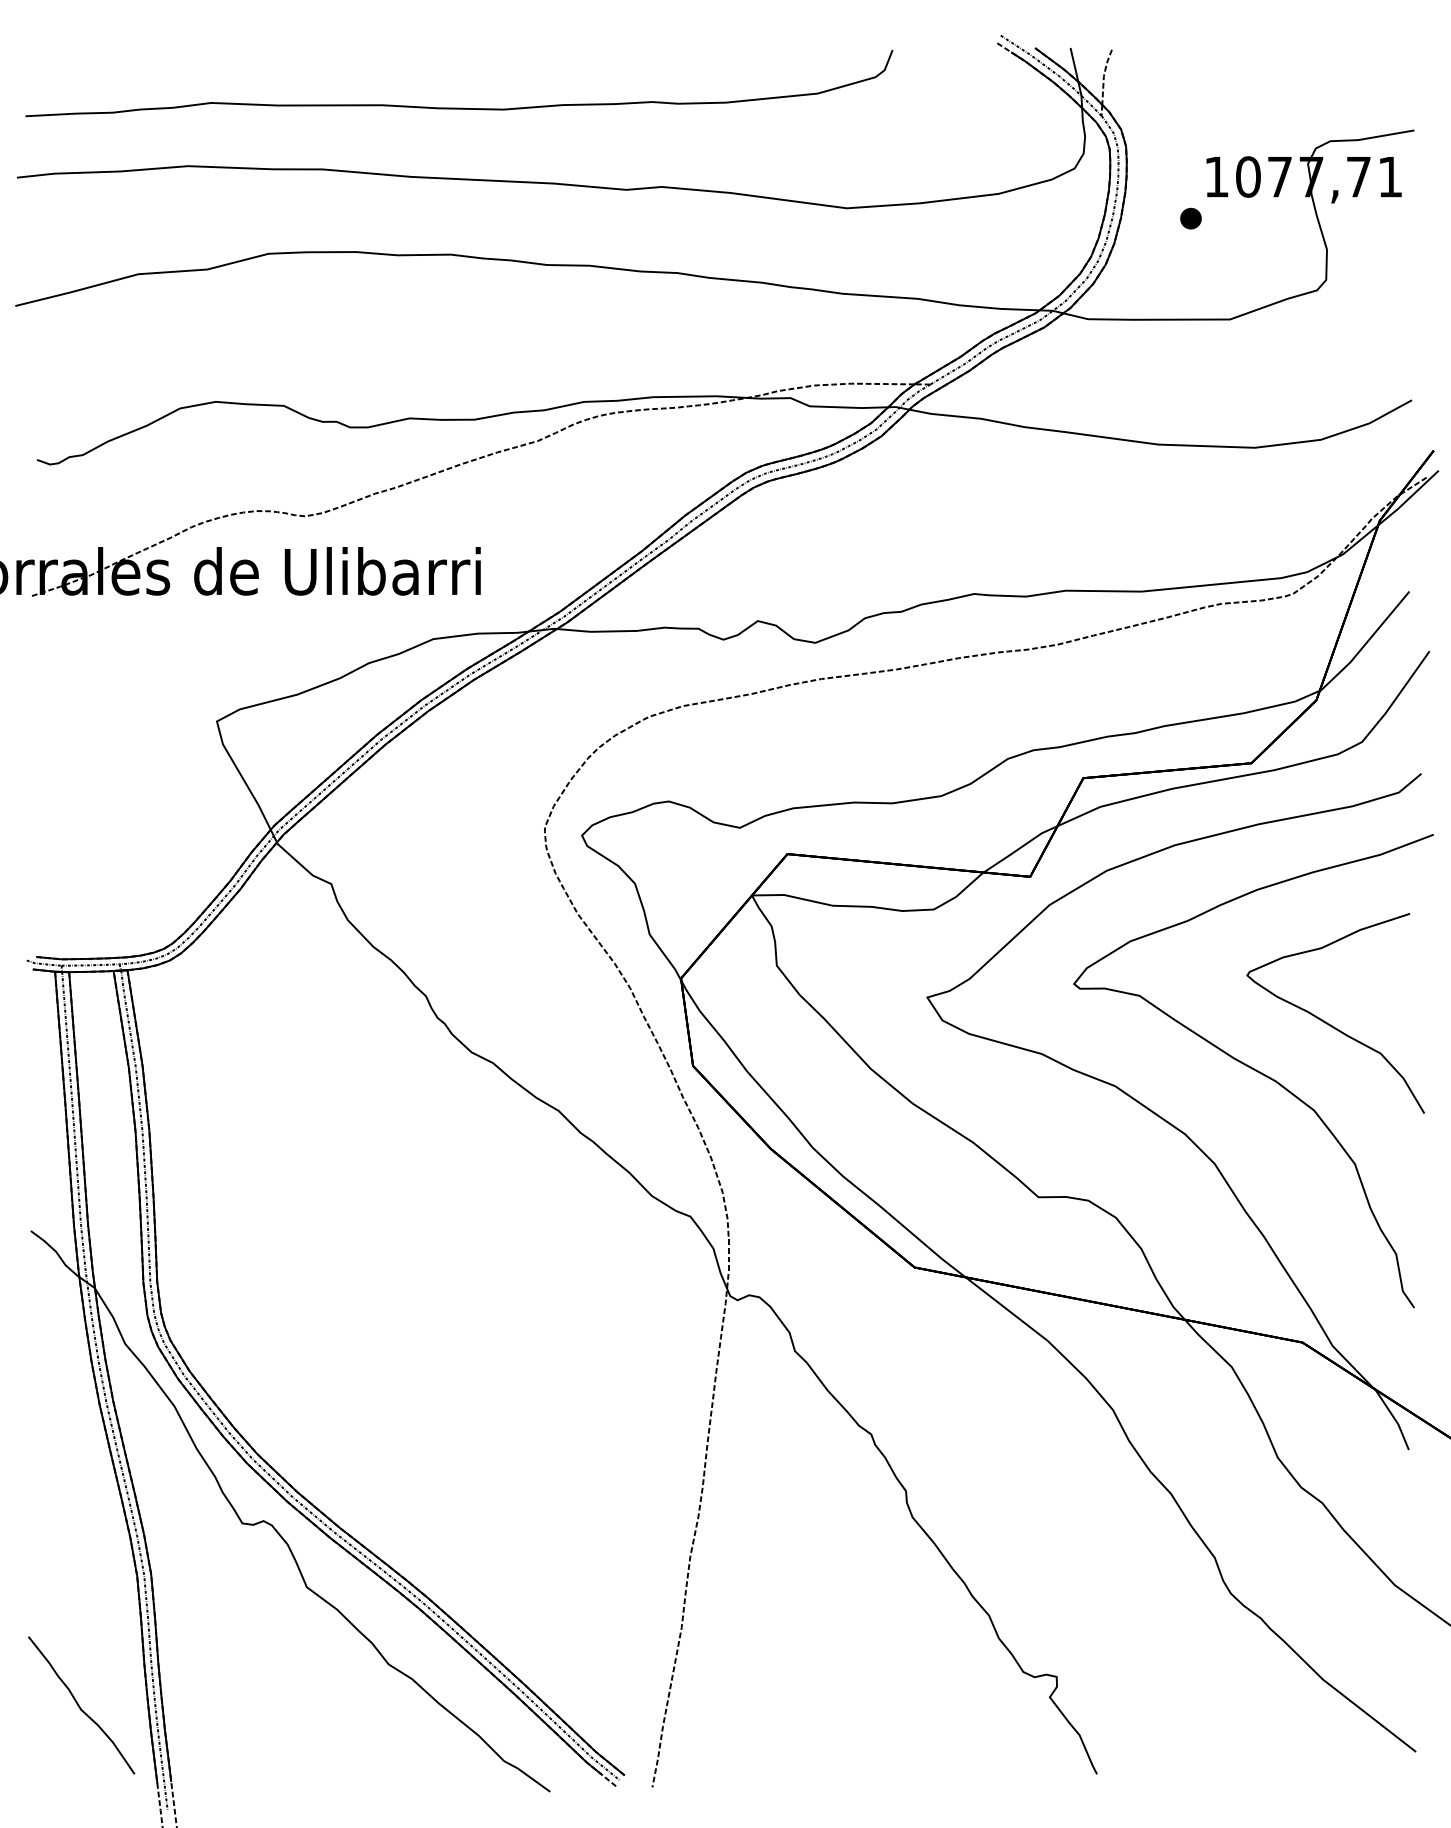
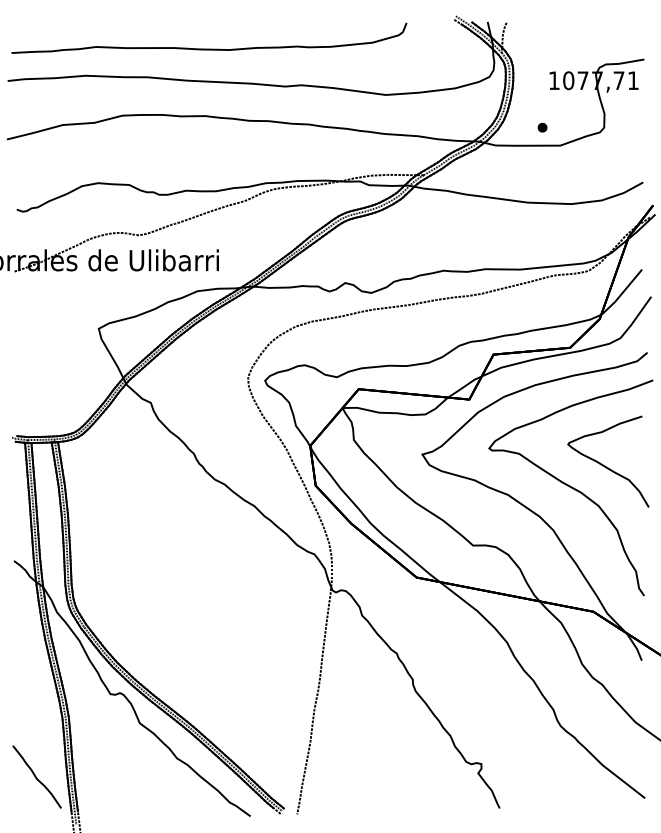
part: (1190, 218) -> (542, 127), moved

